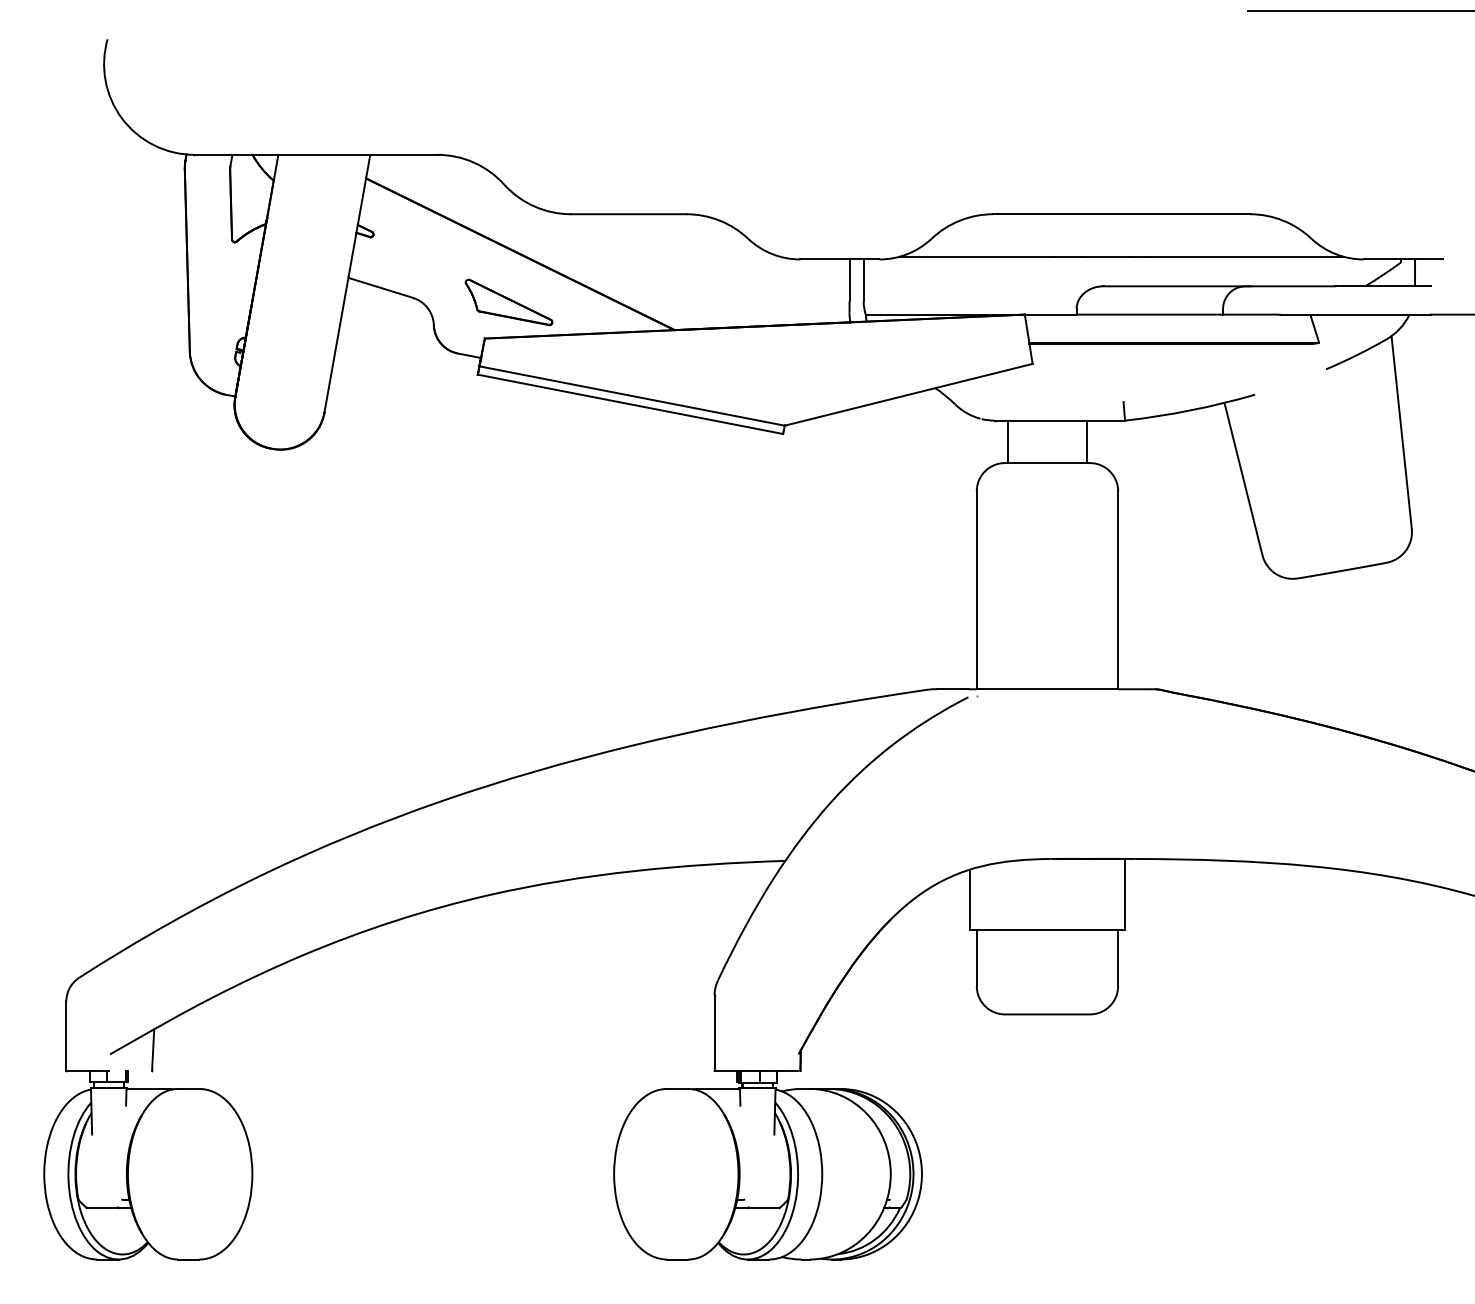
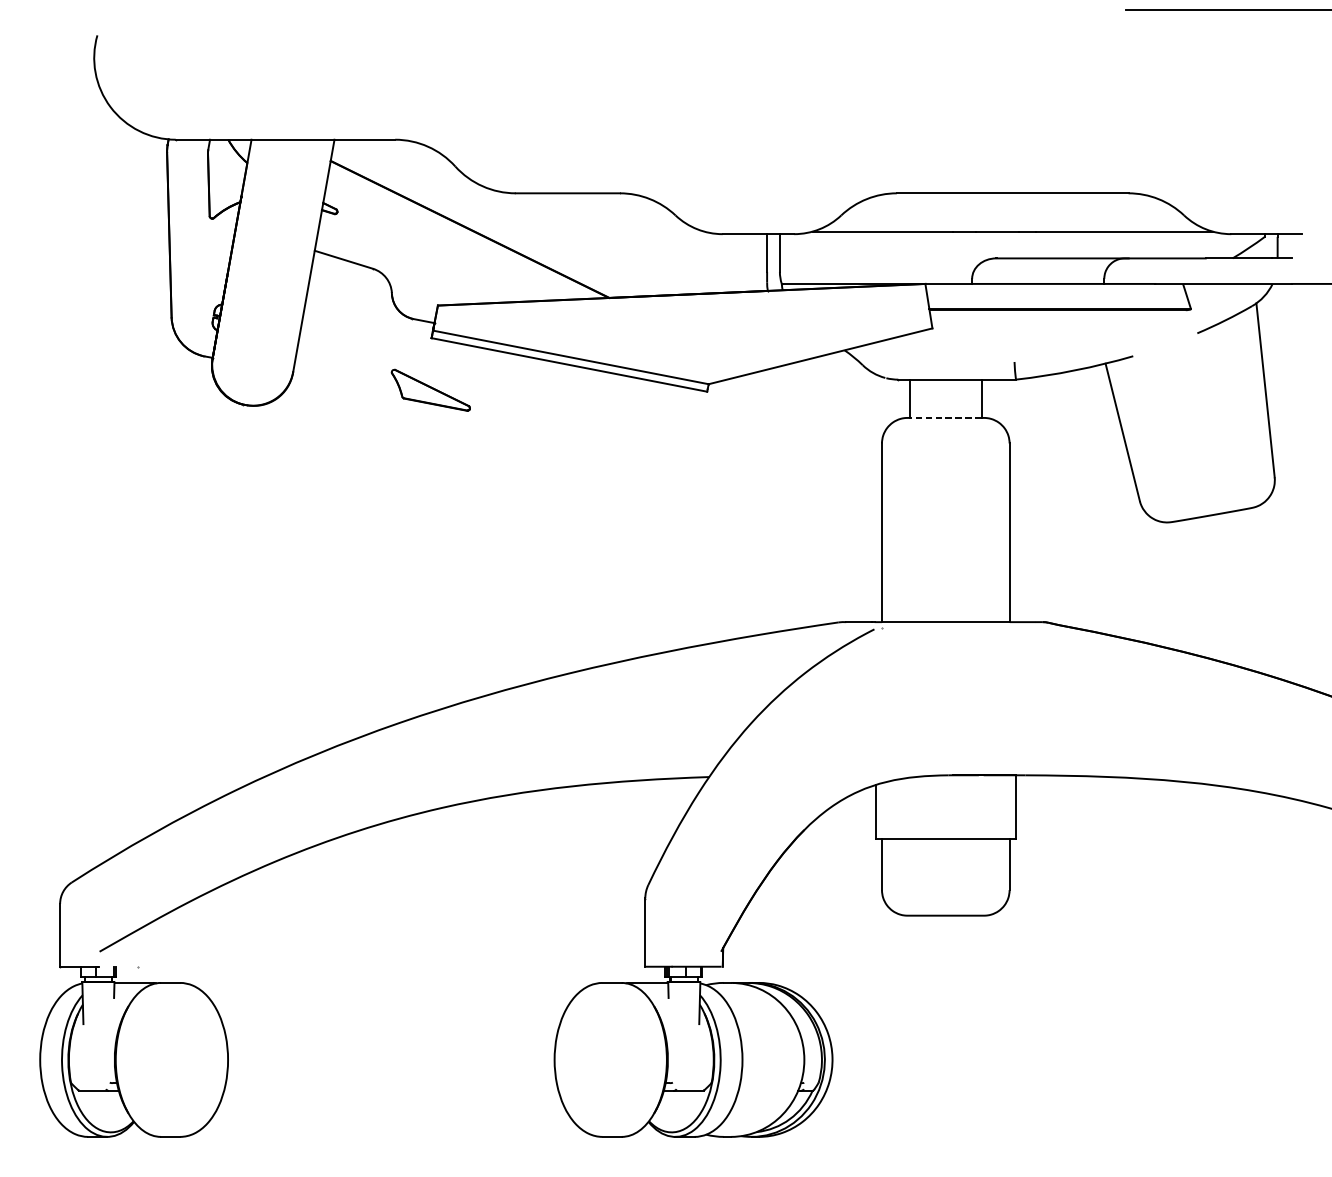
part: (508, 302) -> (430, 390), moved
line: (1047, 463) -> (945, 418), solid -> dashed
line: (153, 1050) -> (138, 948), removed

